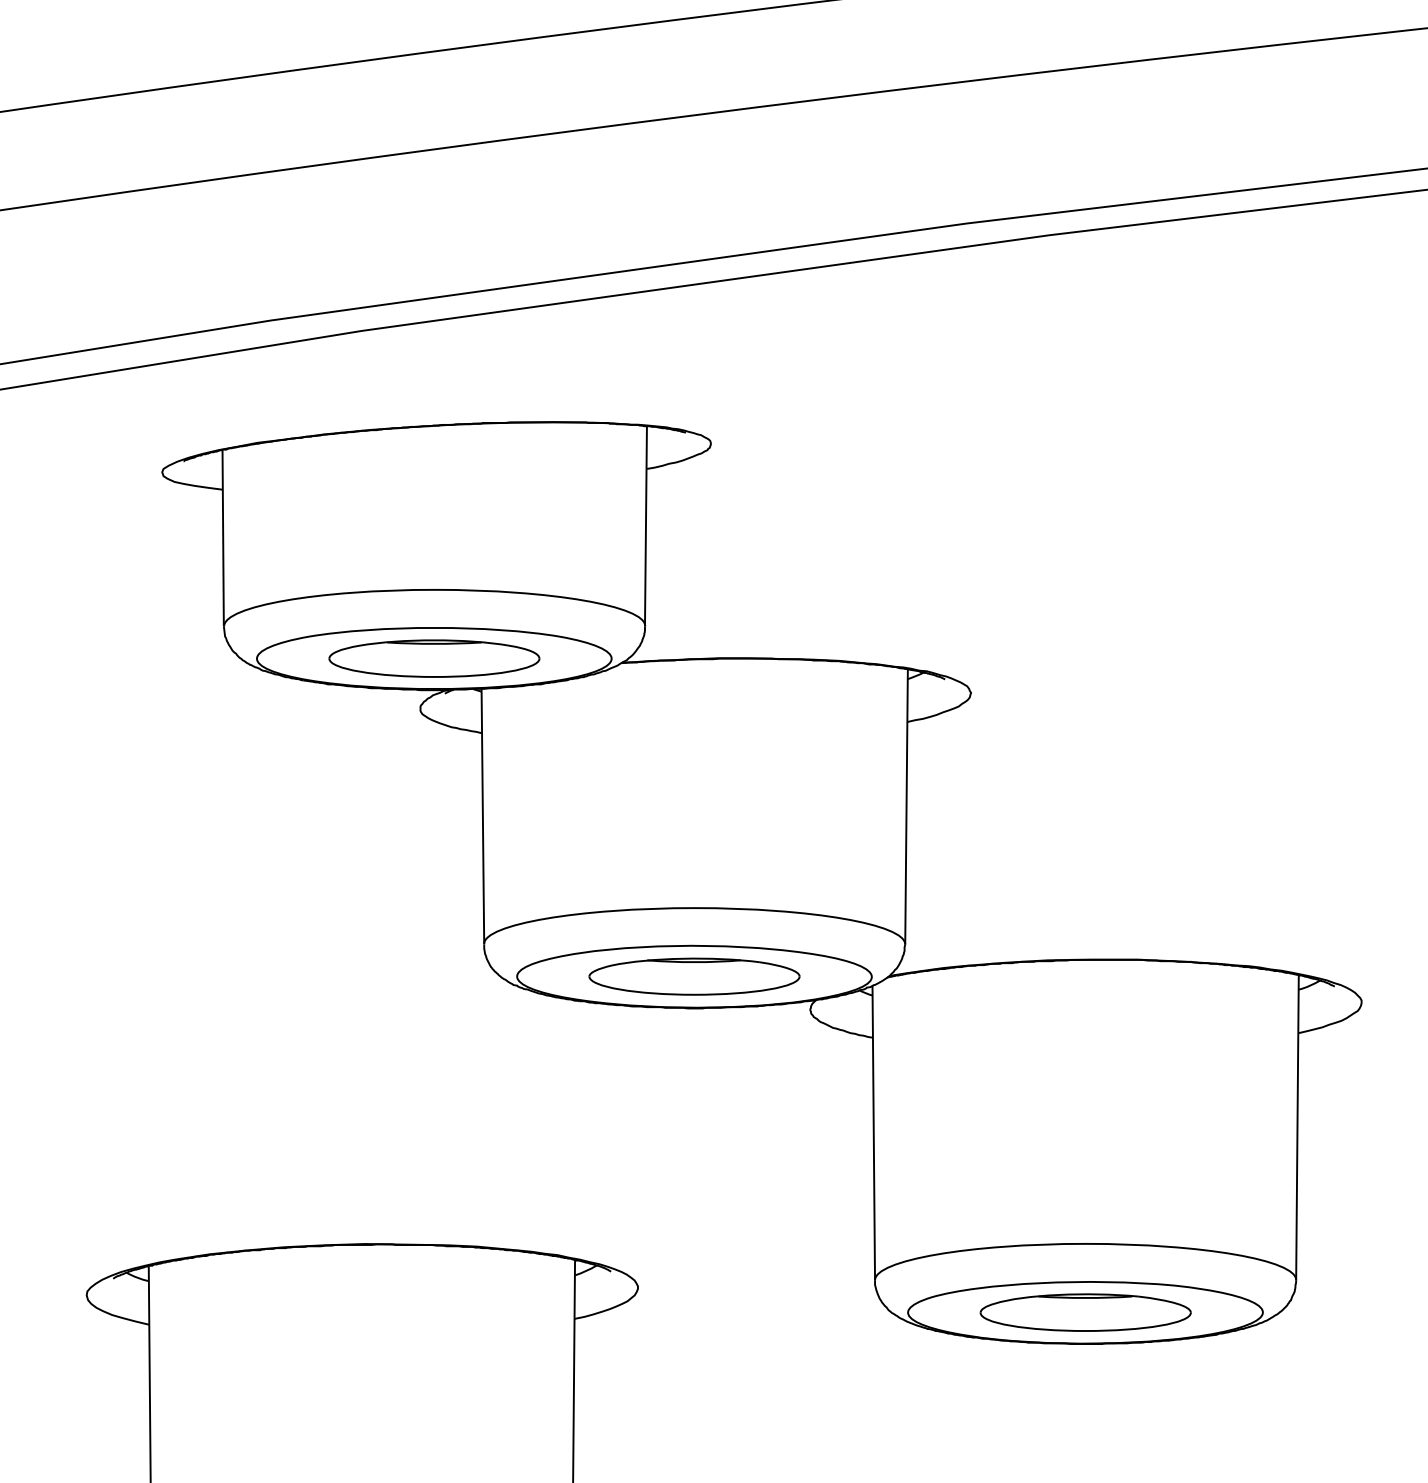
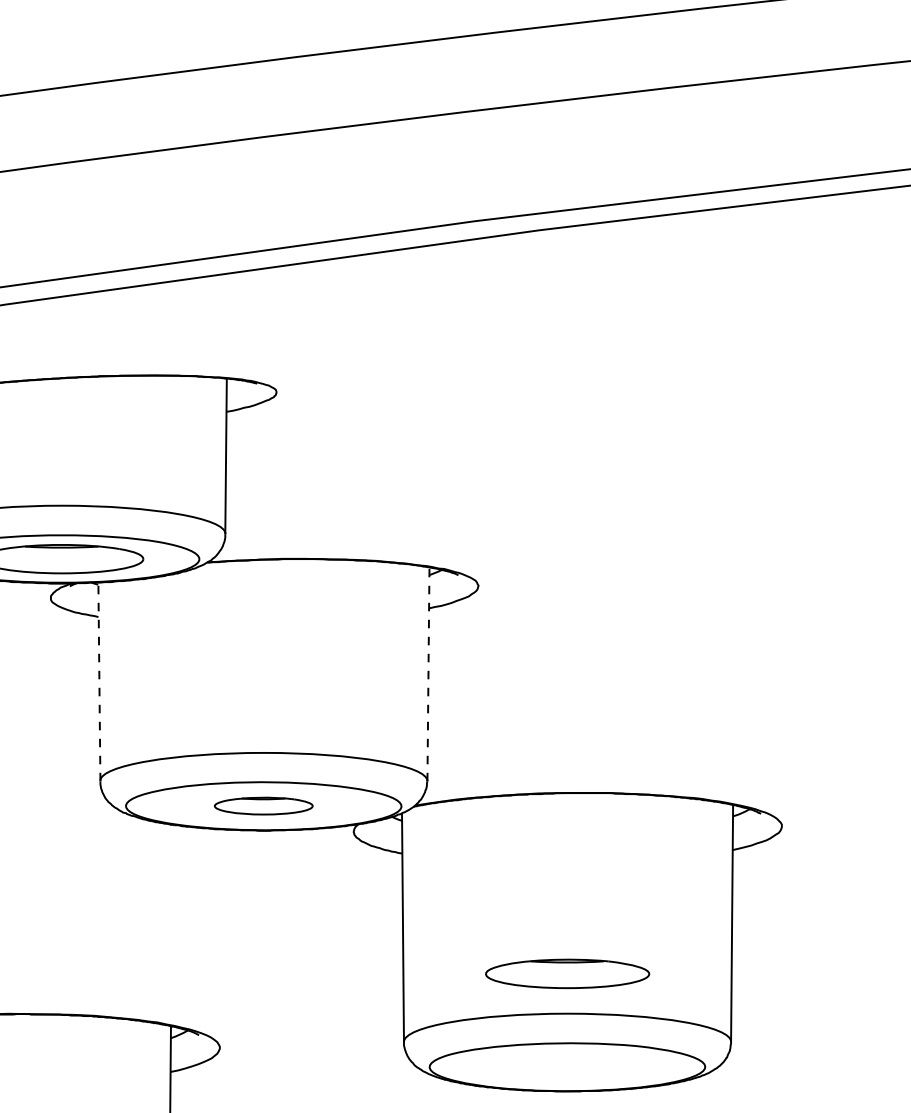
line: (906, 807) -> (428, 674), solid -> dashed
line: (482, 816) -> (99, 681), solid -> dashed
part: (694, 976) -> (263, 806), size x0.6
part: (1085, 1312) -> (567, 973), moved

